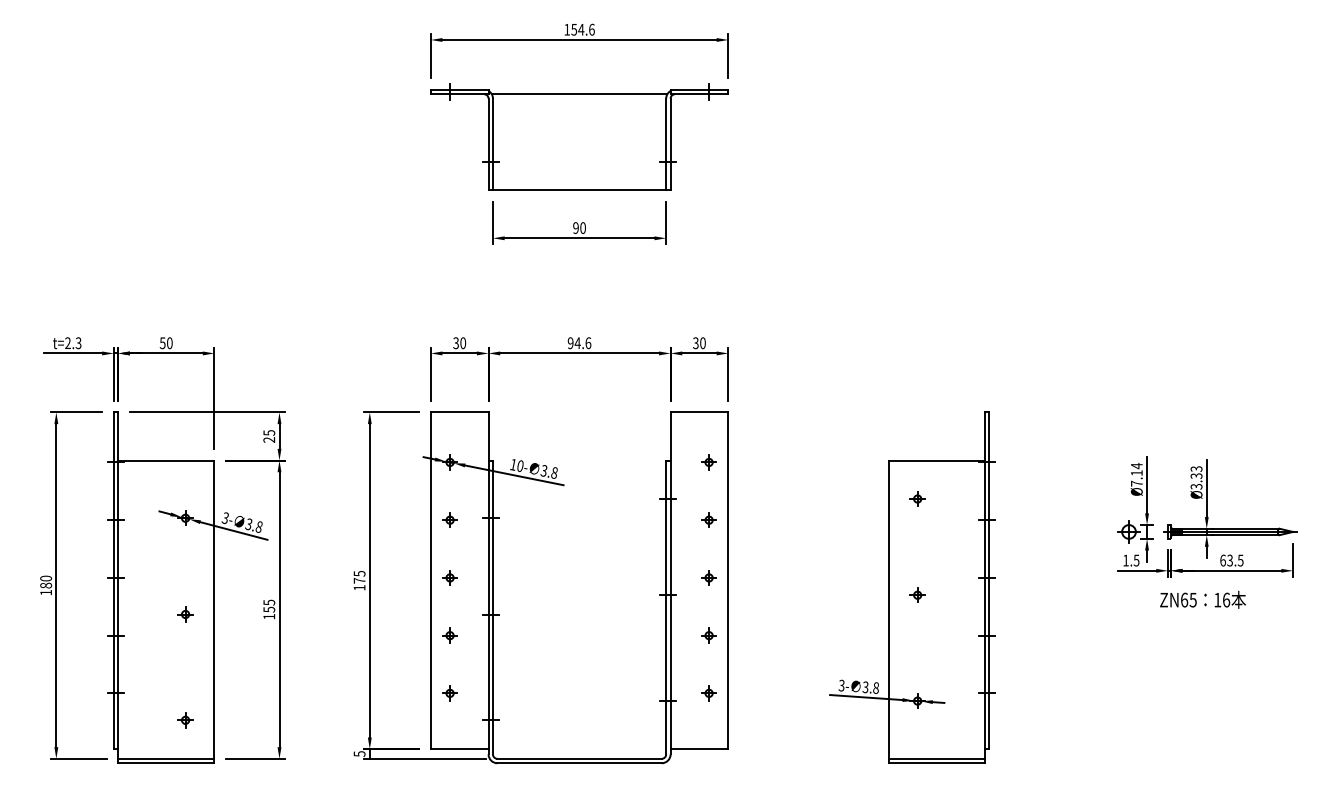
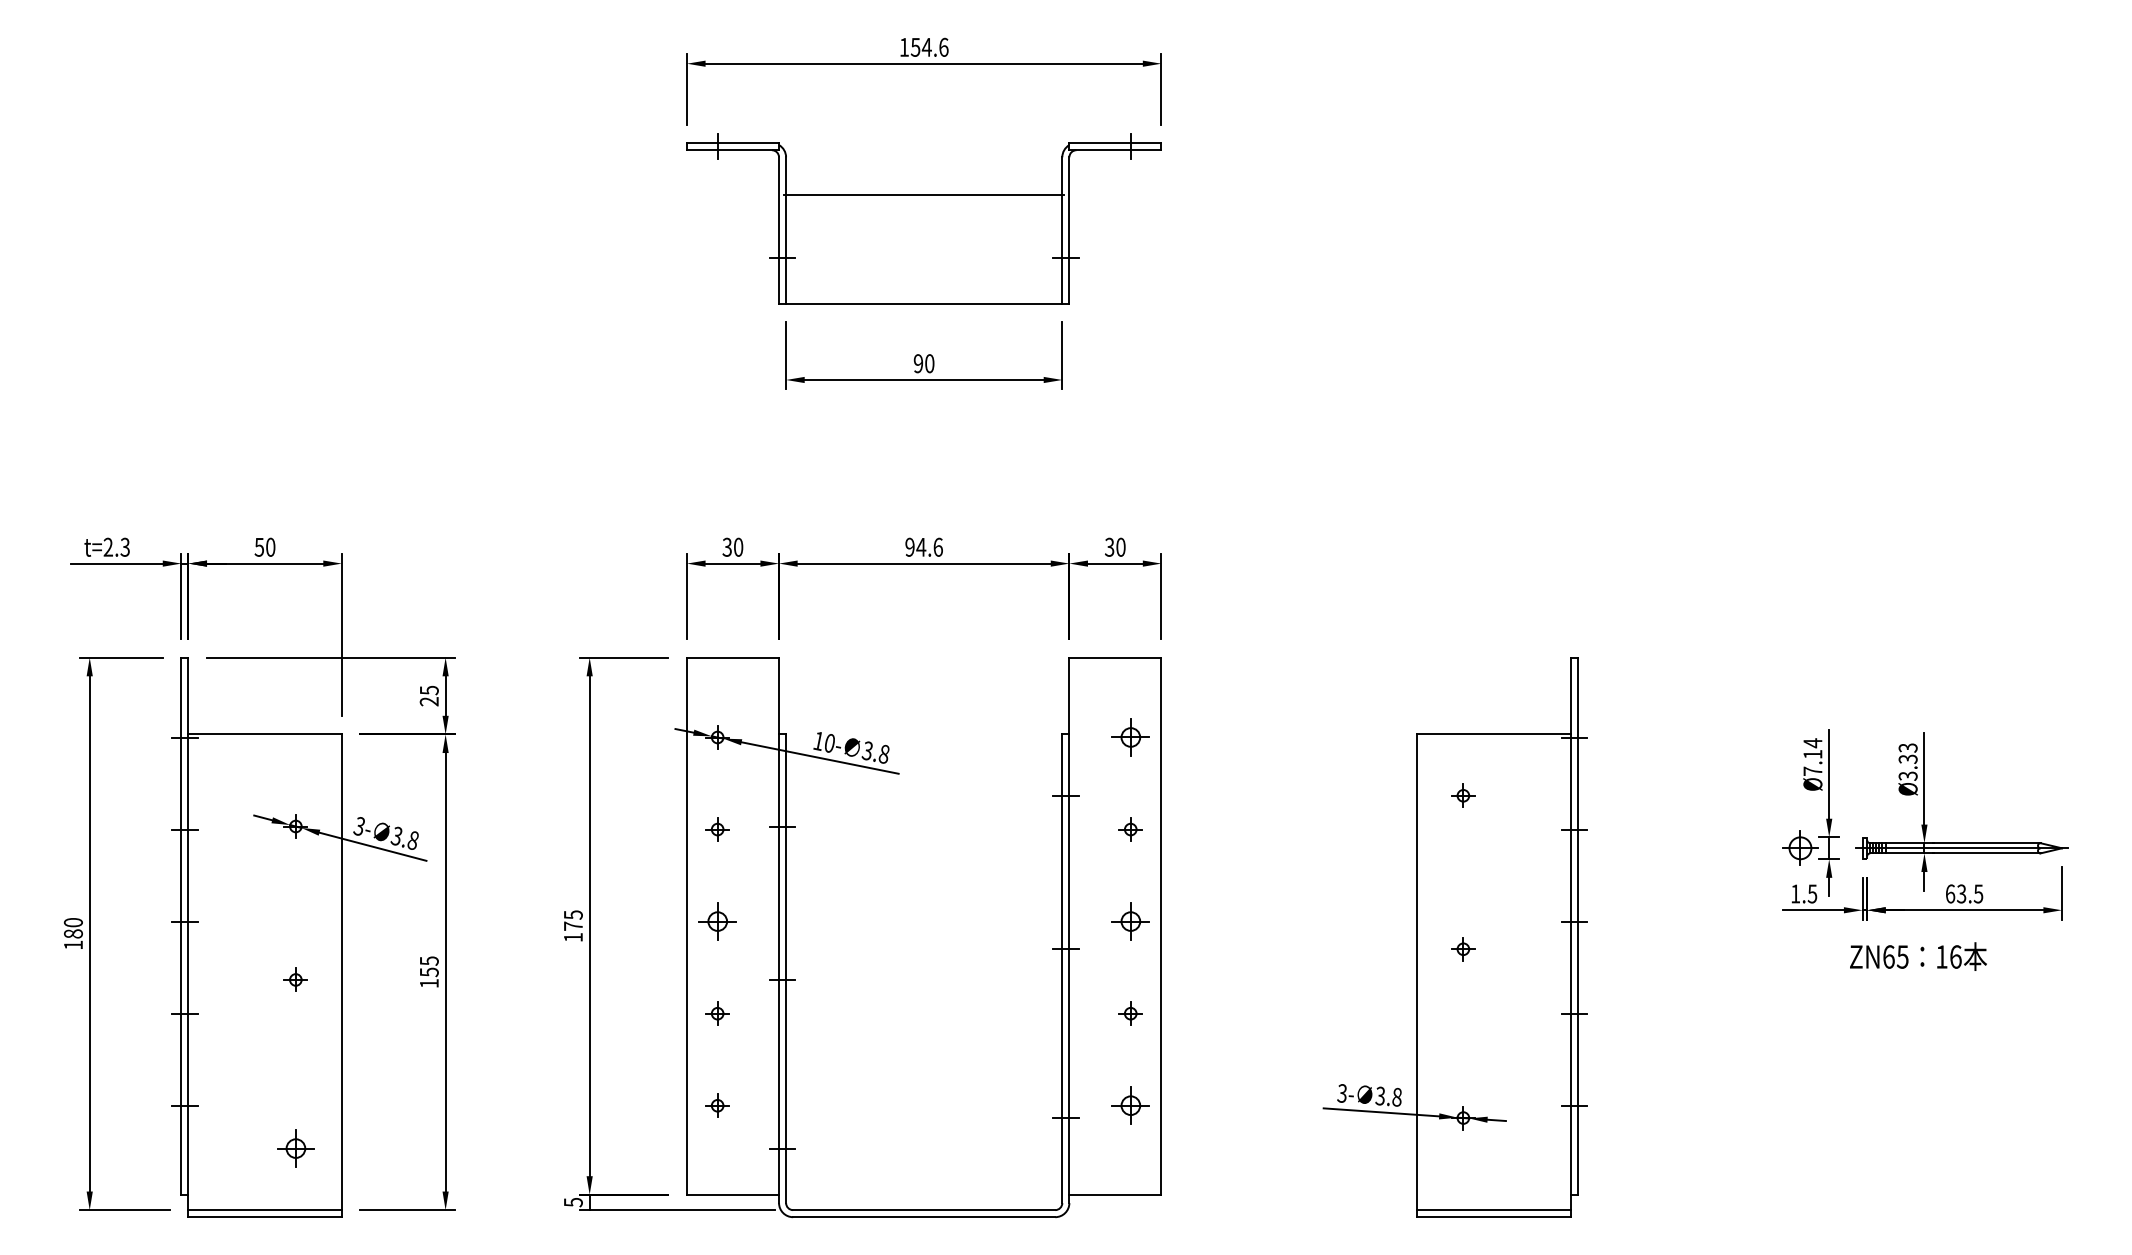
line: (579, 94) -> (924, 195), moved
part: (708, 462) -> (1129, 737), size x1.6
part: (449, 577) -> (716, 920), size x1.6
part: (708, 577) -> (1129, 920), size x1.6
part: (708, 693) -> (1129, 1105), size x1.6
part: (185, 720) -> (295, 1148), size x1.6

